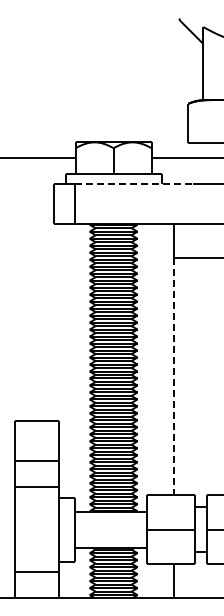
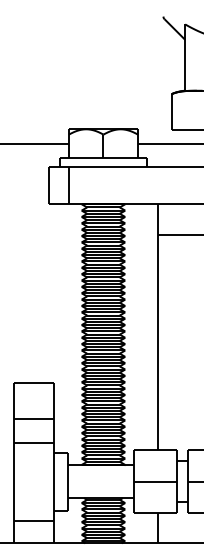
line: (134, 184) -> (122, 167), dashed -> solid
line: (173, 376) -> (157, 342), dashed -> solid

